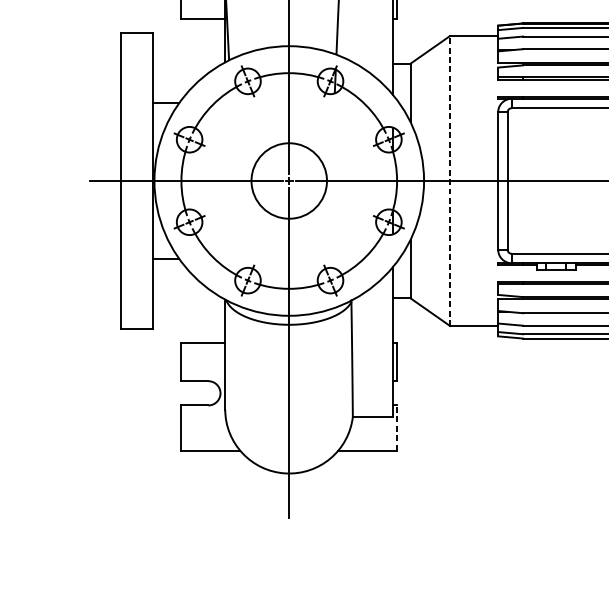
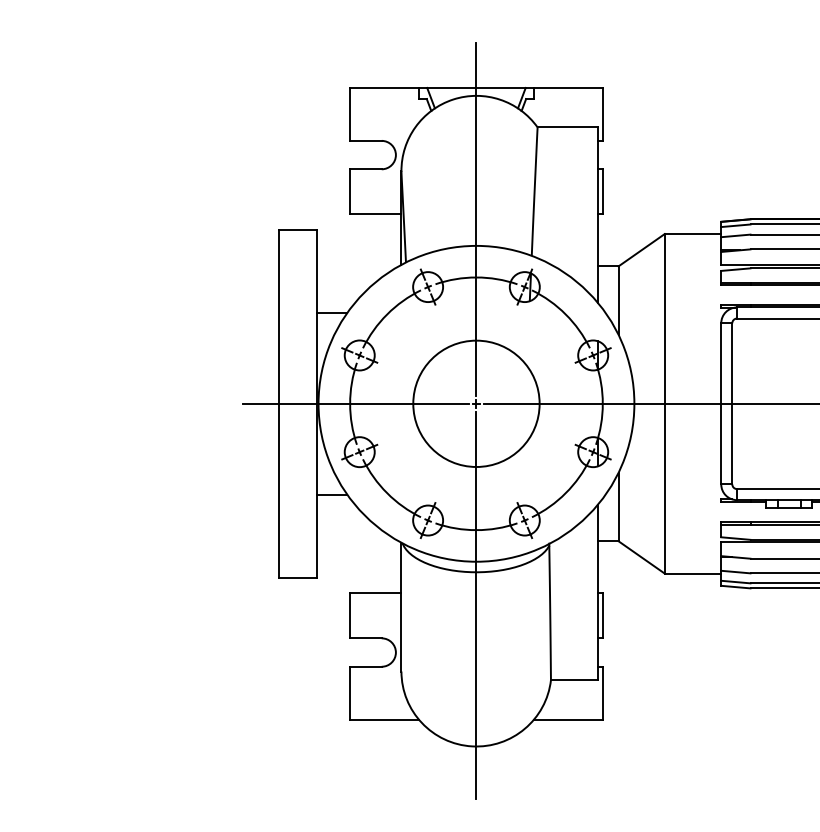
circle: (289, 180) -> (476, 403), size x1.43
line: (449, 180) -> (664, 403), dashed -> solid
line: (396, 427) -> (602, 692), dashed -> solid

